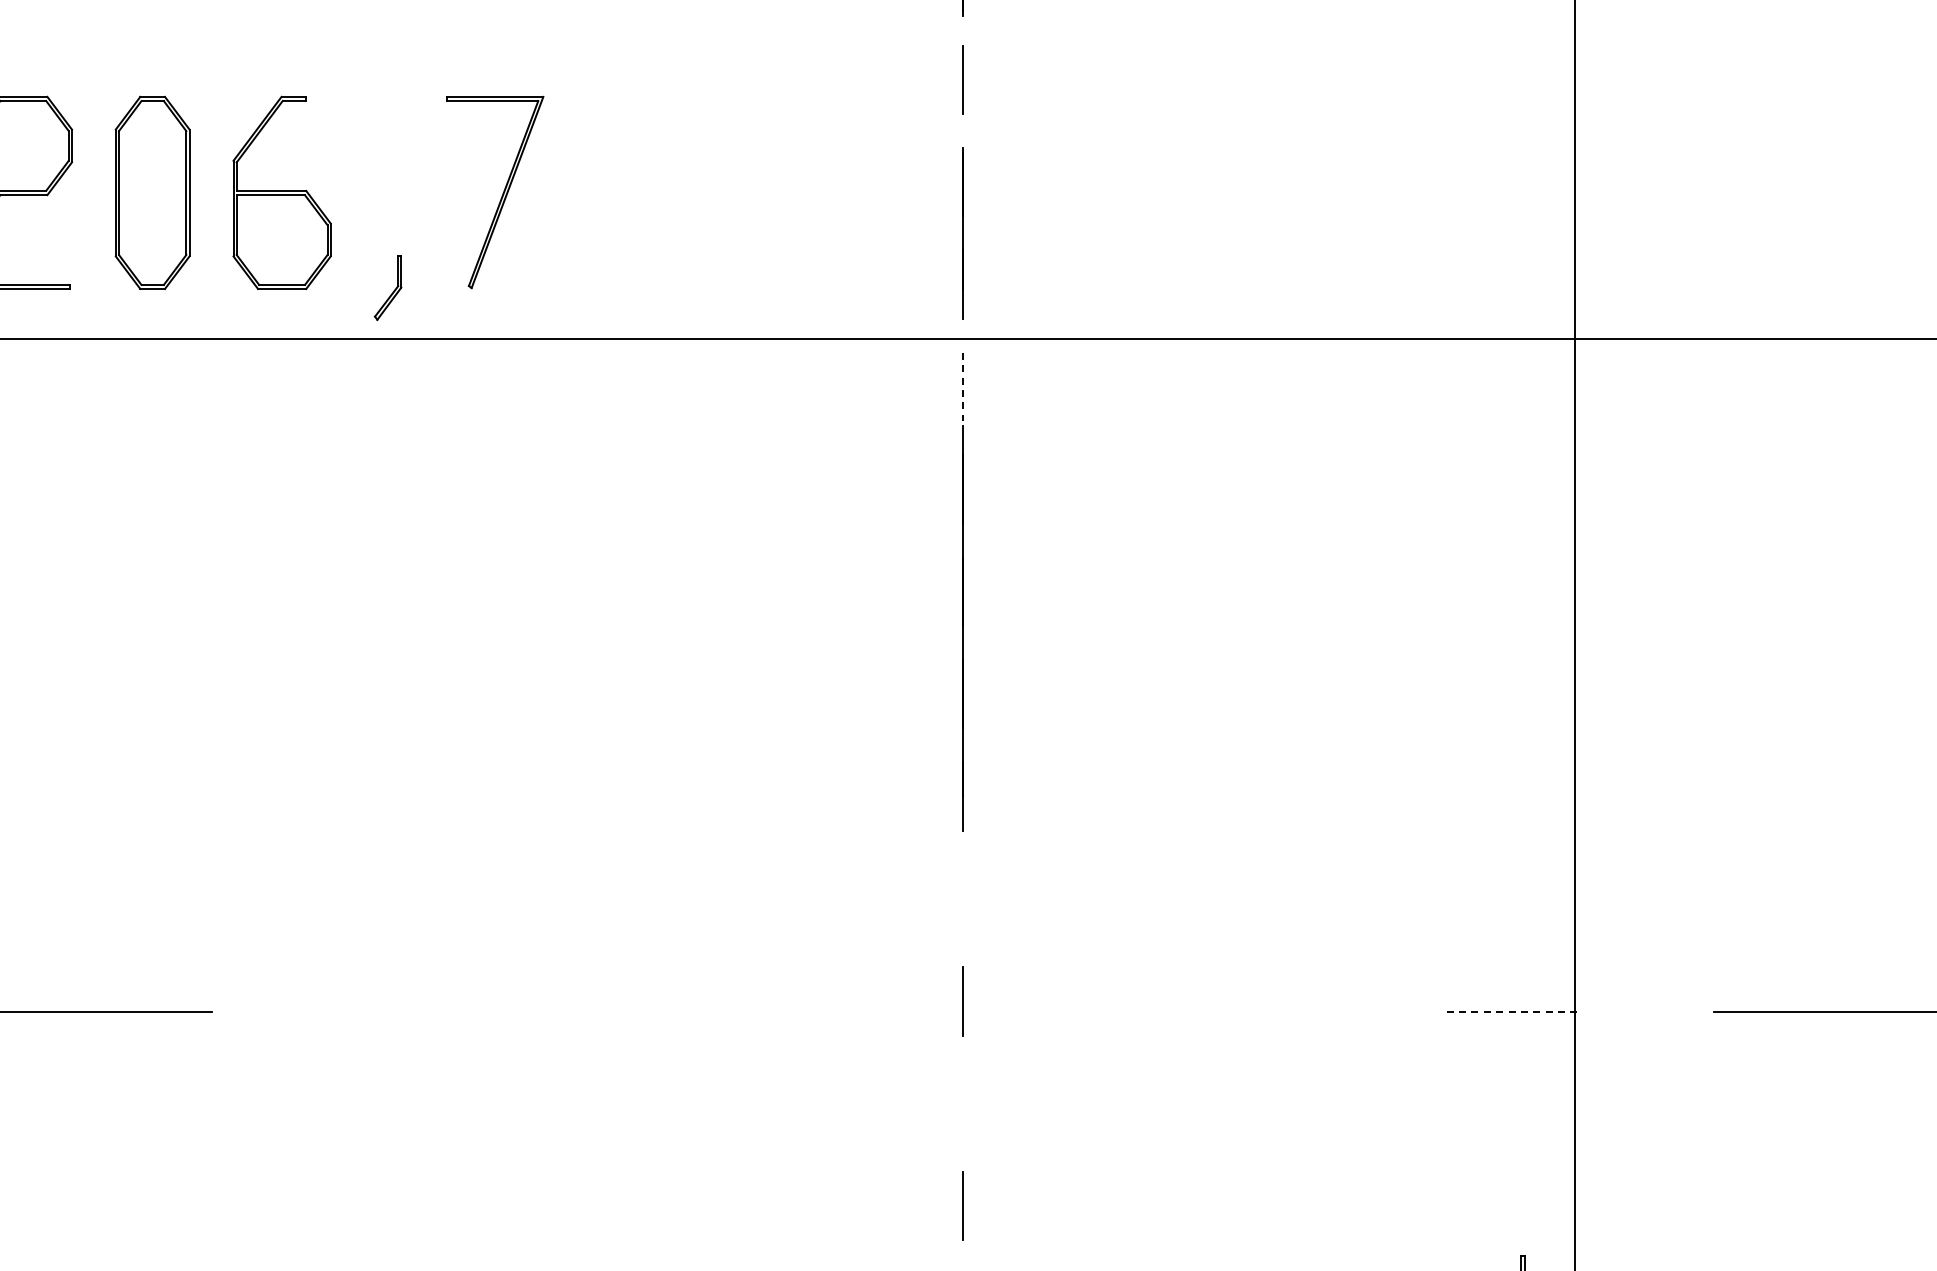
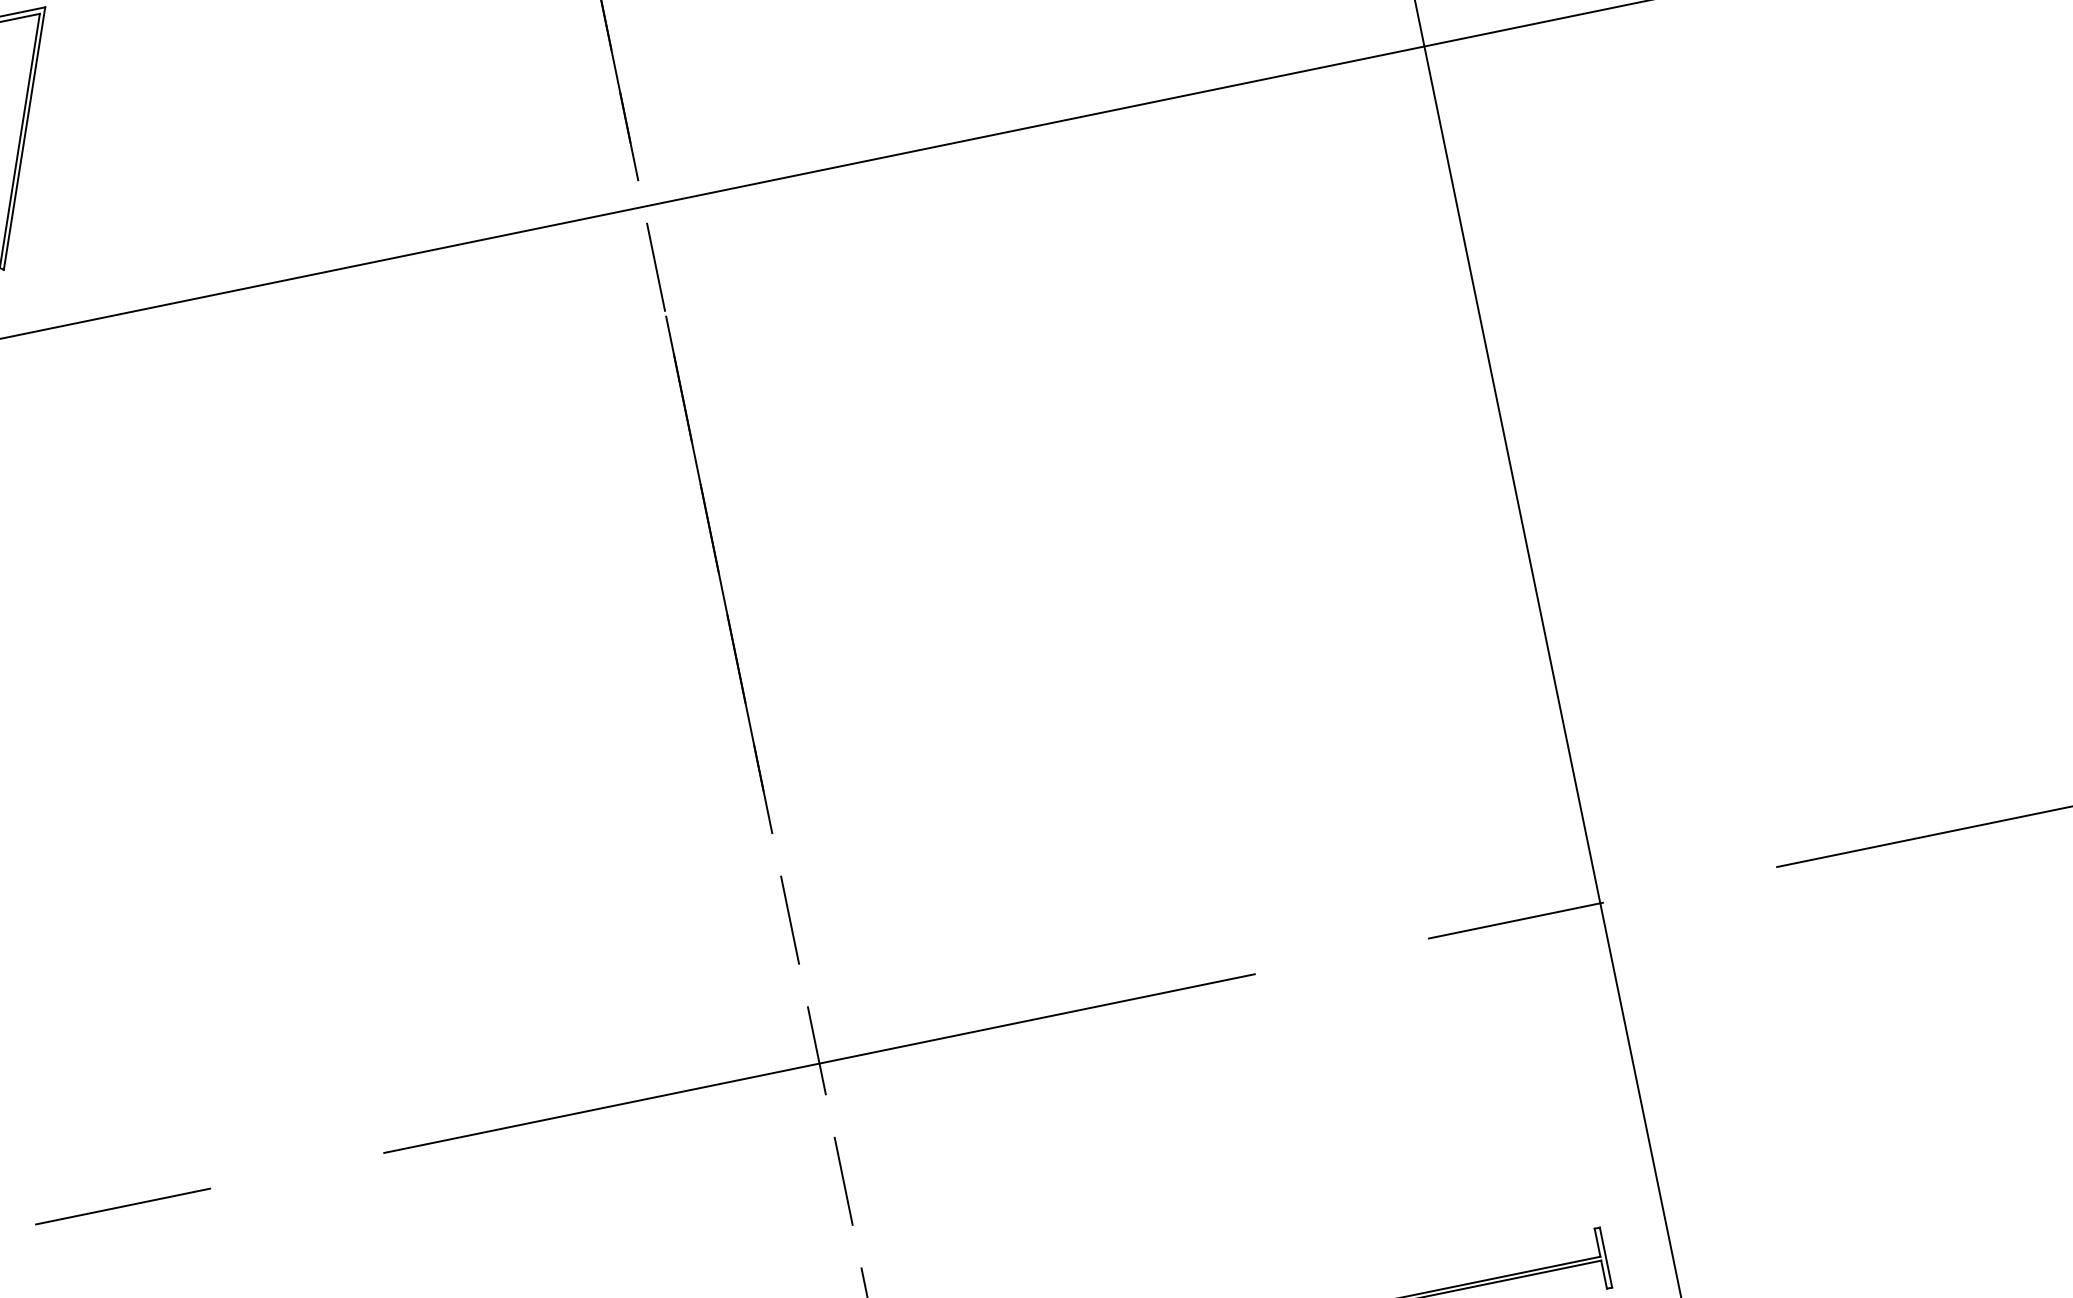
line: (962, 387) -> (655, 268), dashed -> solid
line: (962, 898) -> (789, 919), added
line: (416, 1011) -> (122, 1206), added
line: (962, 1011) -> (818, 1063), added
line: (1508, 1011) -> (1515, 920), dashed -> solid
line: (962, 1103) -> (843, 1180), added

